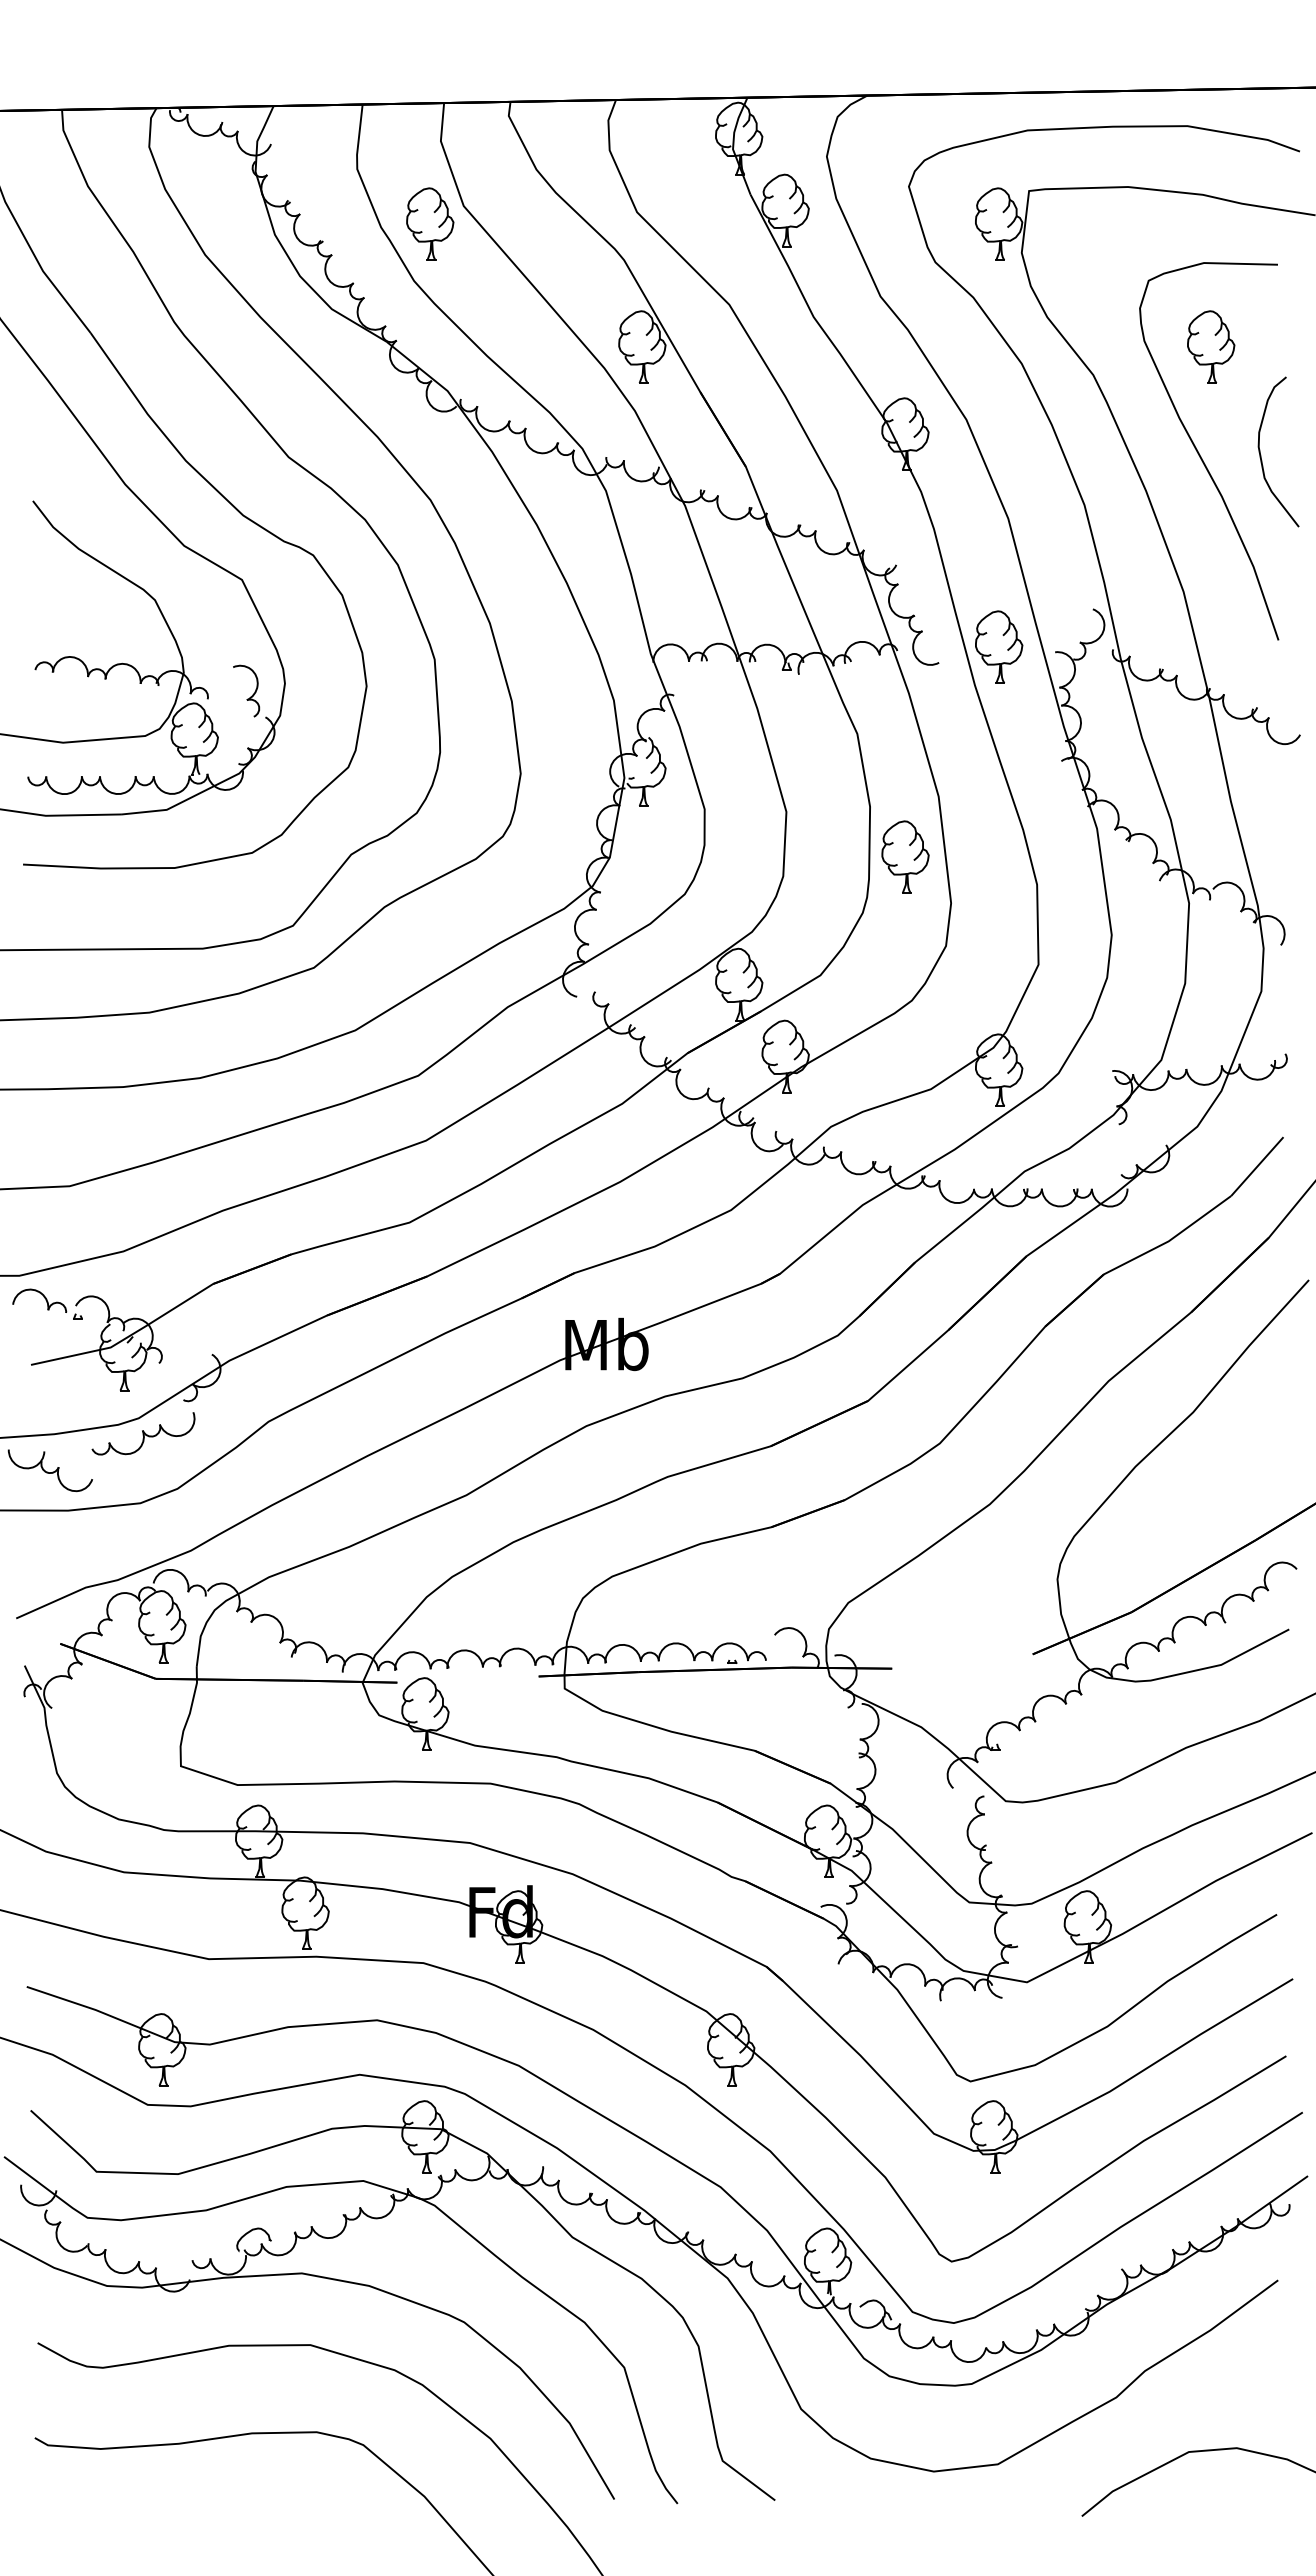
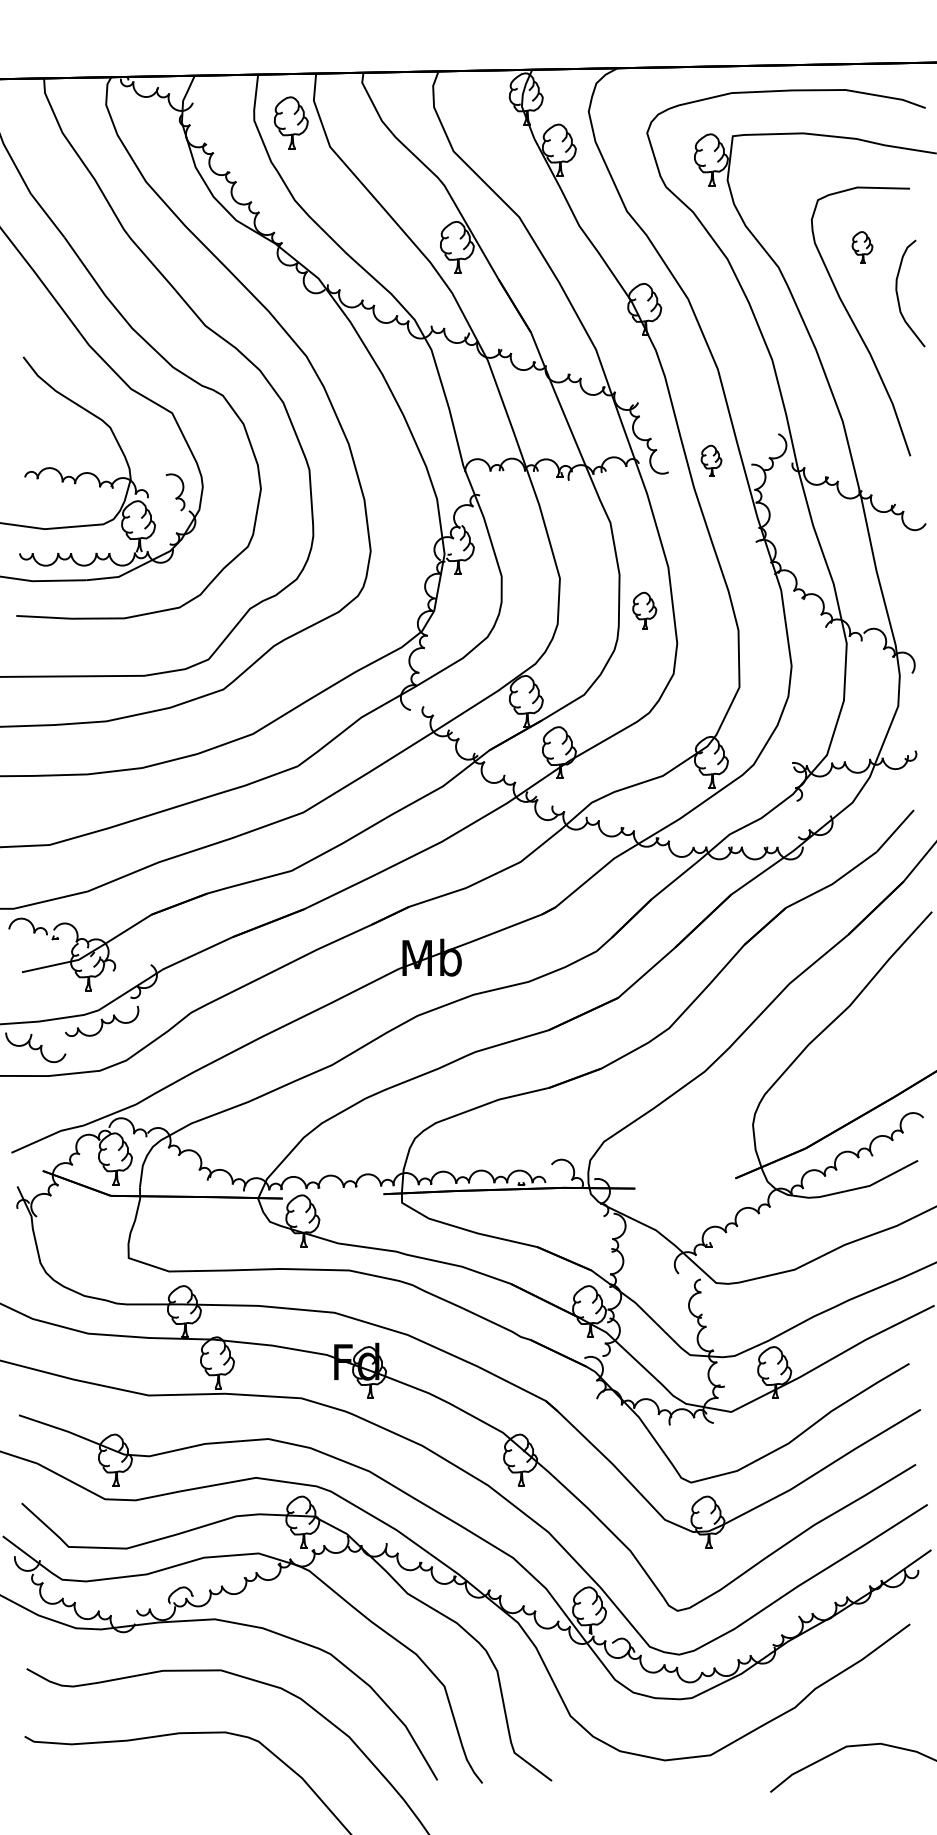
part: (430, 223) -> (291, 122), moved
part: (1211, 346) -> (862, 246), size x0.6
curve: (1261, 455) -> (898, 296), moved
part: (999, 646) -> (711, 460), size x0.6
part: (905, 856) -> (644, 610), size x0.7

